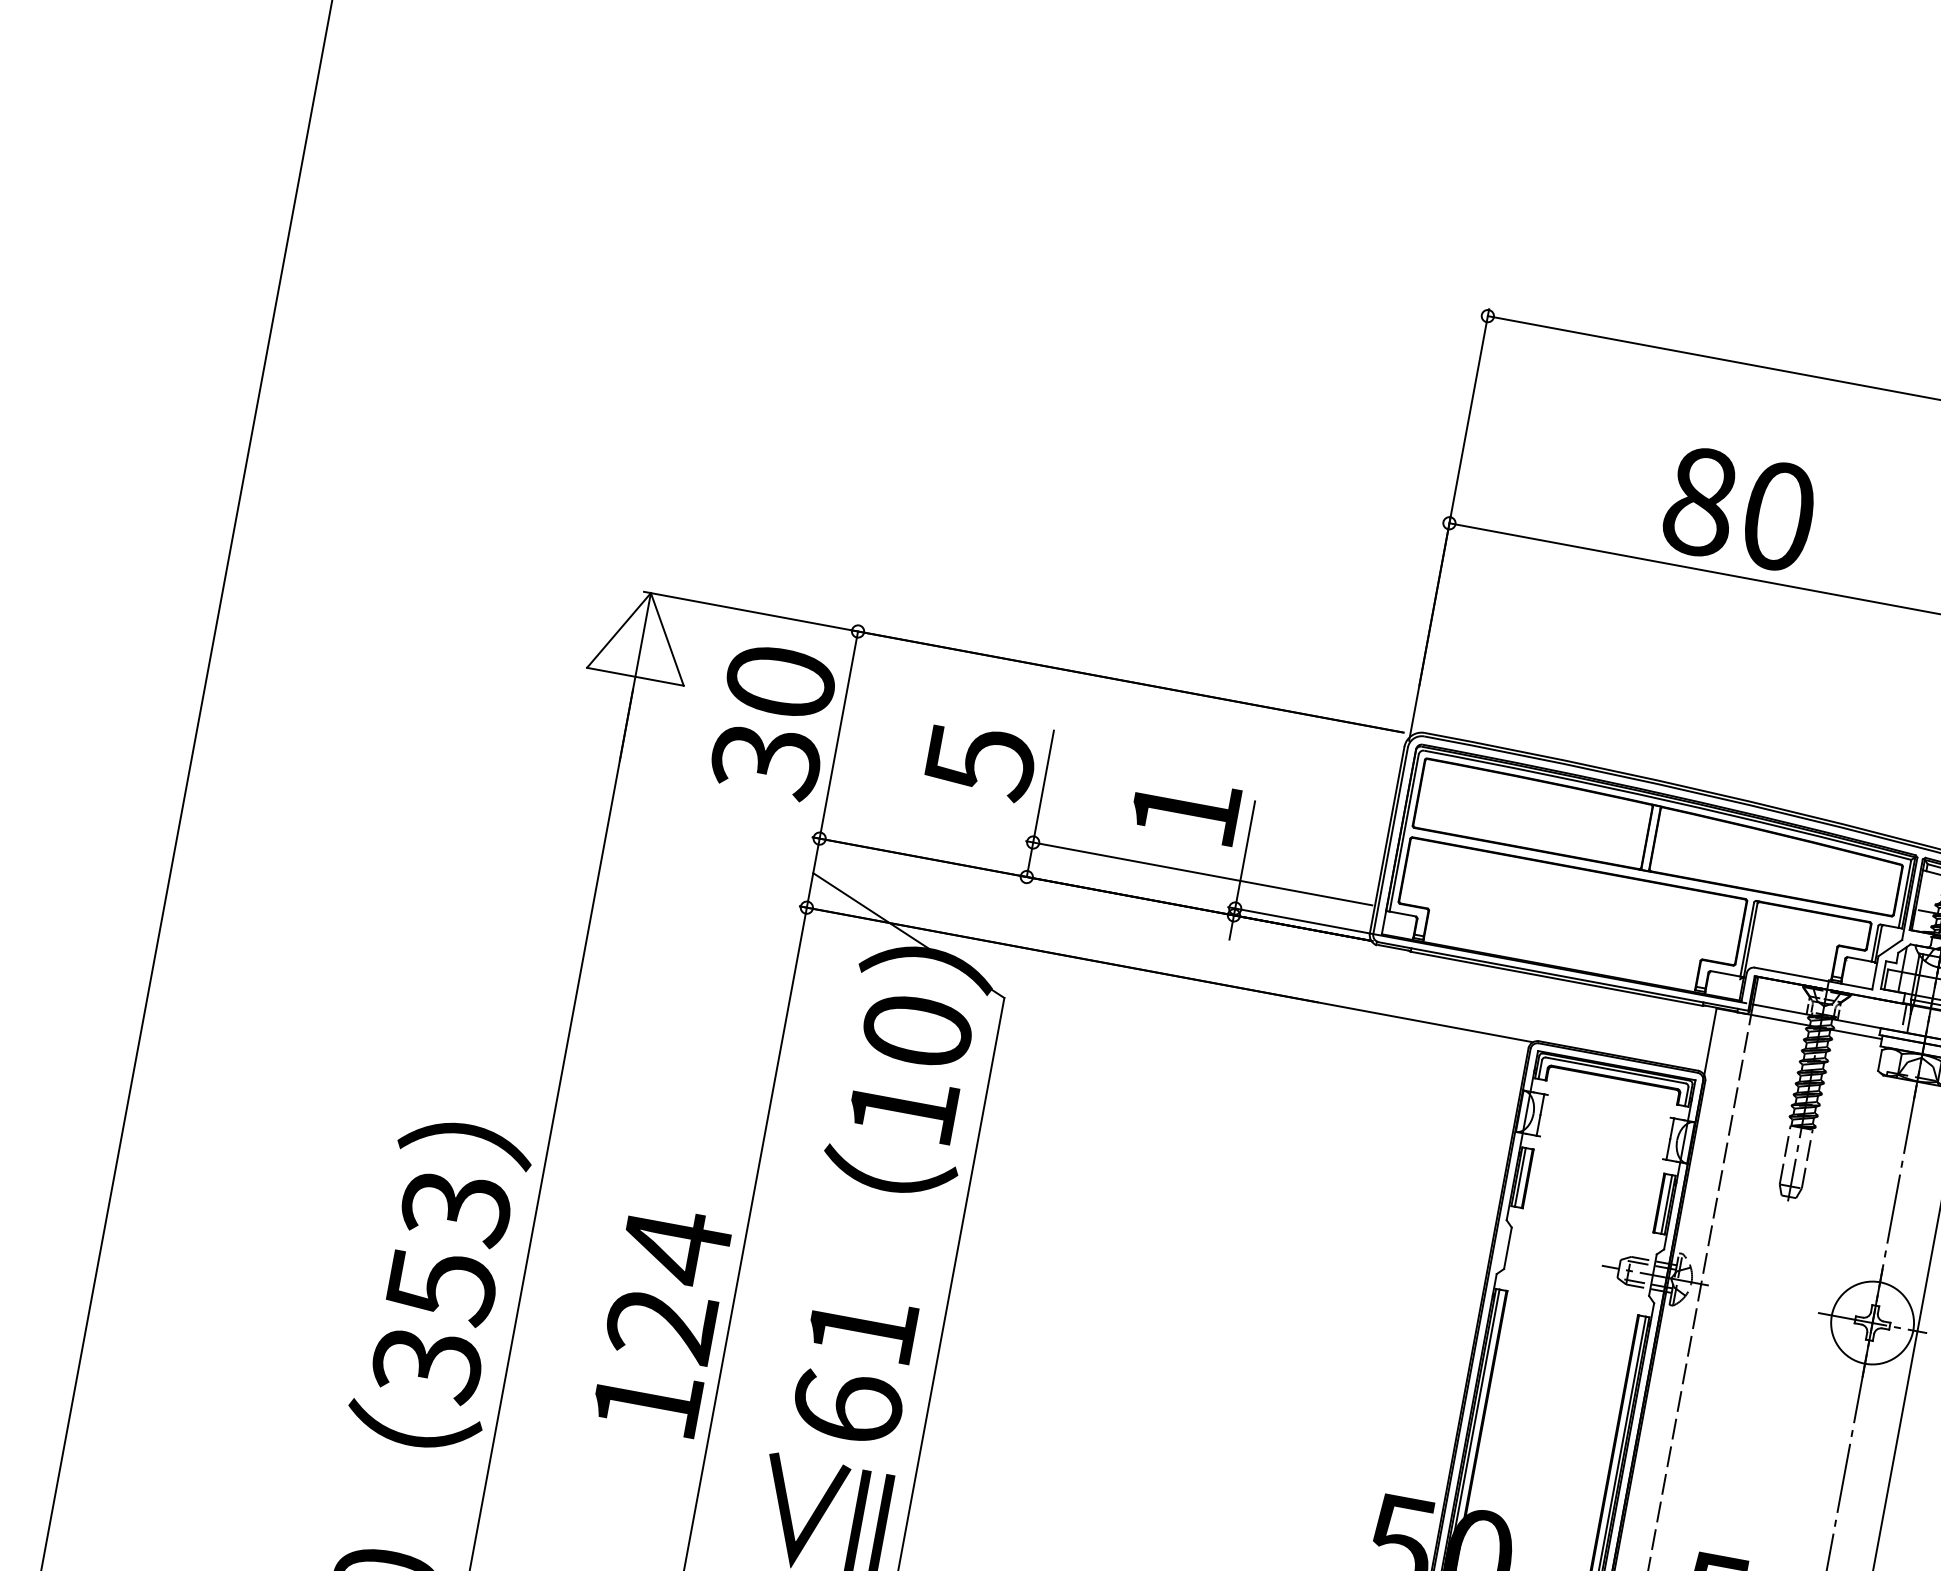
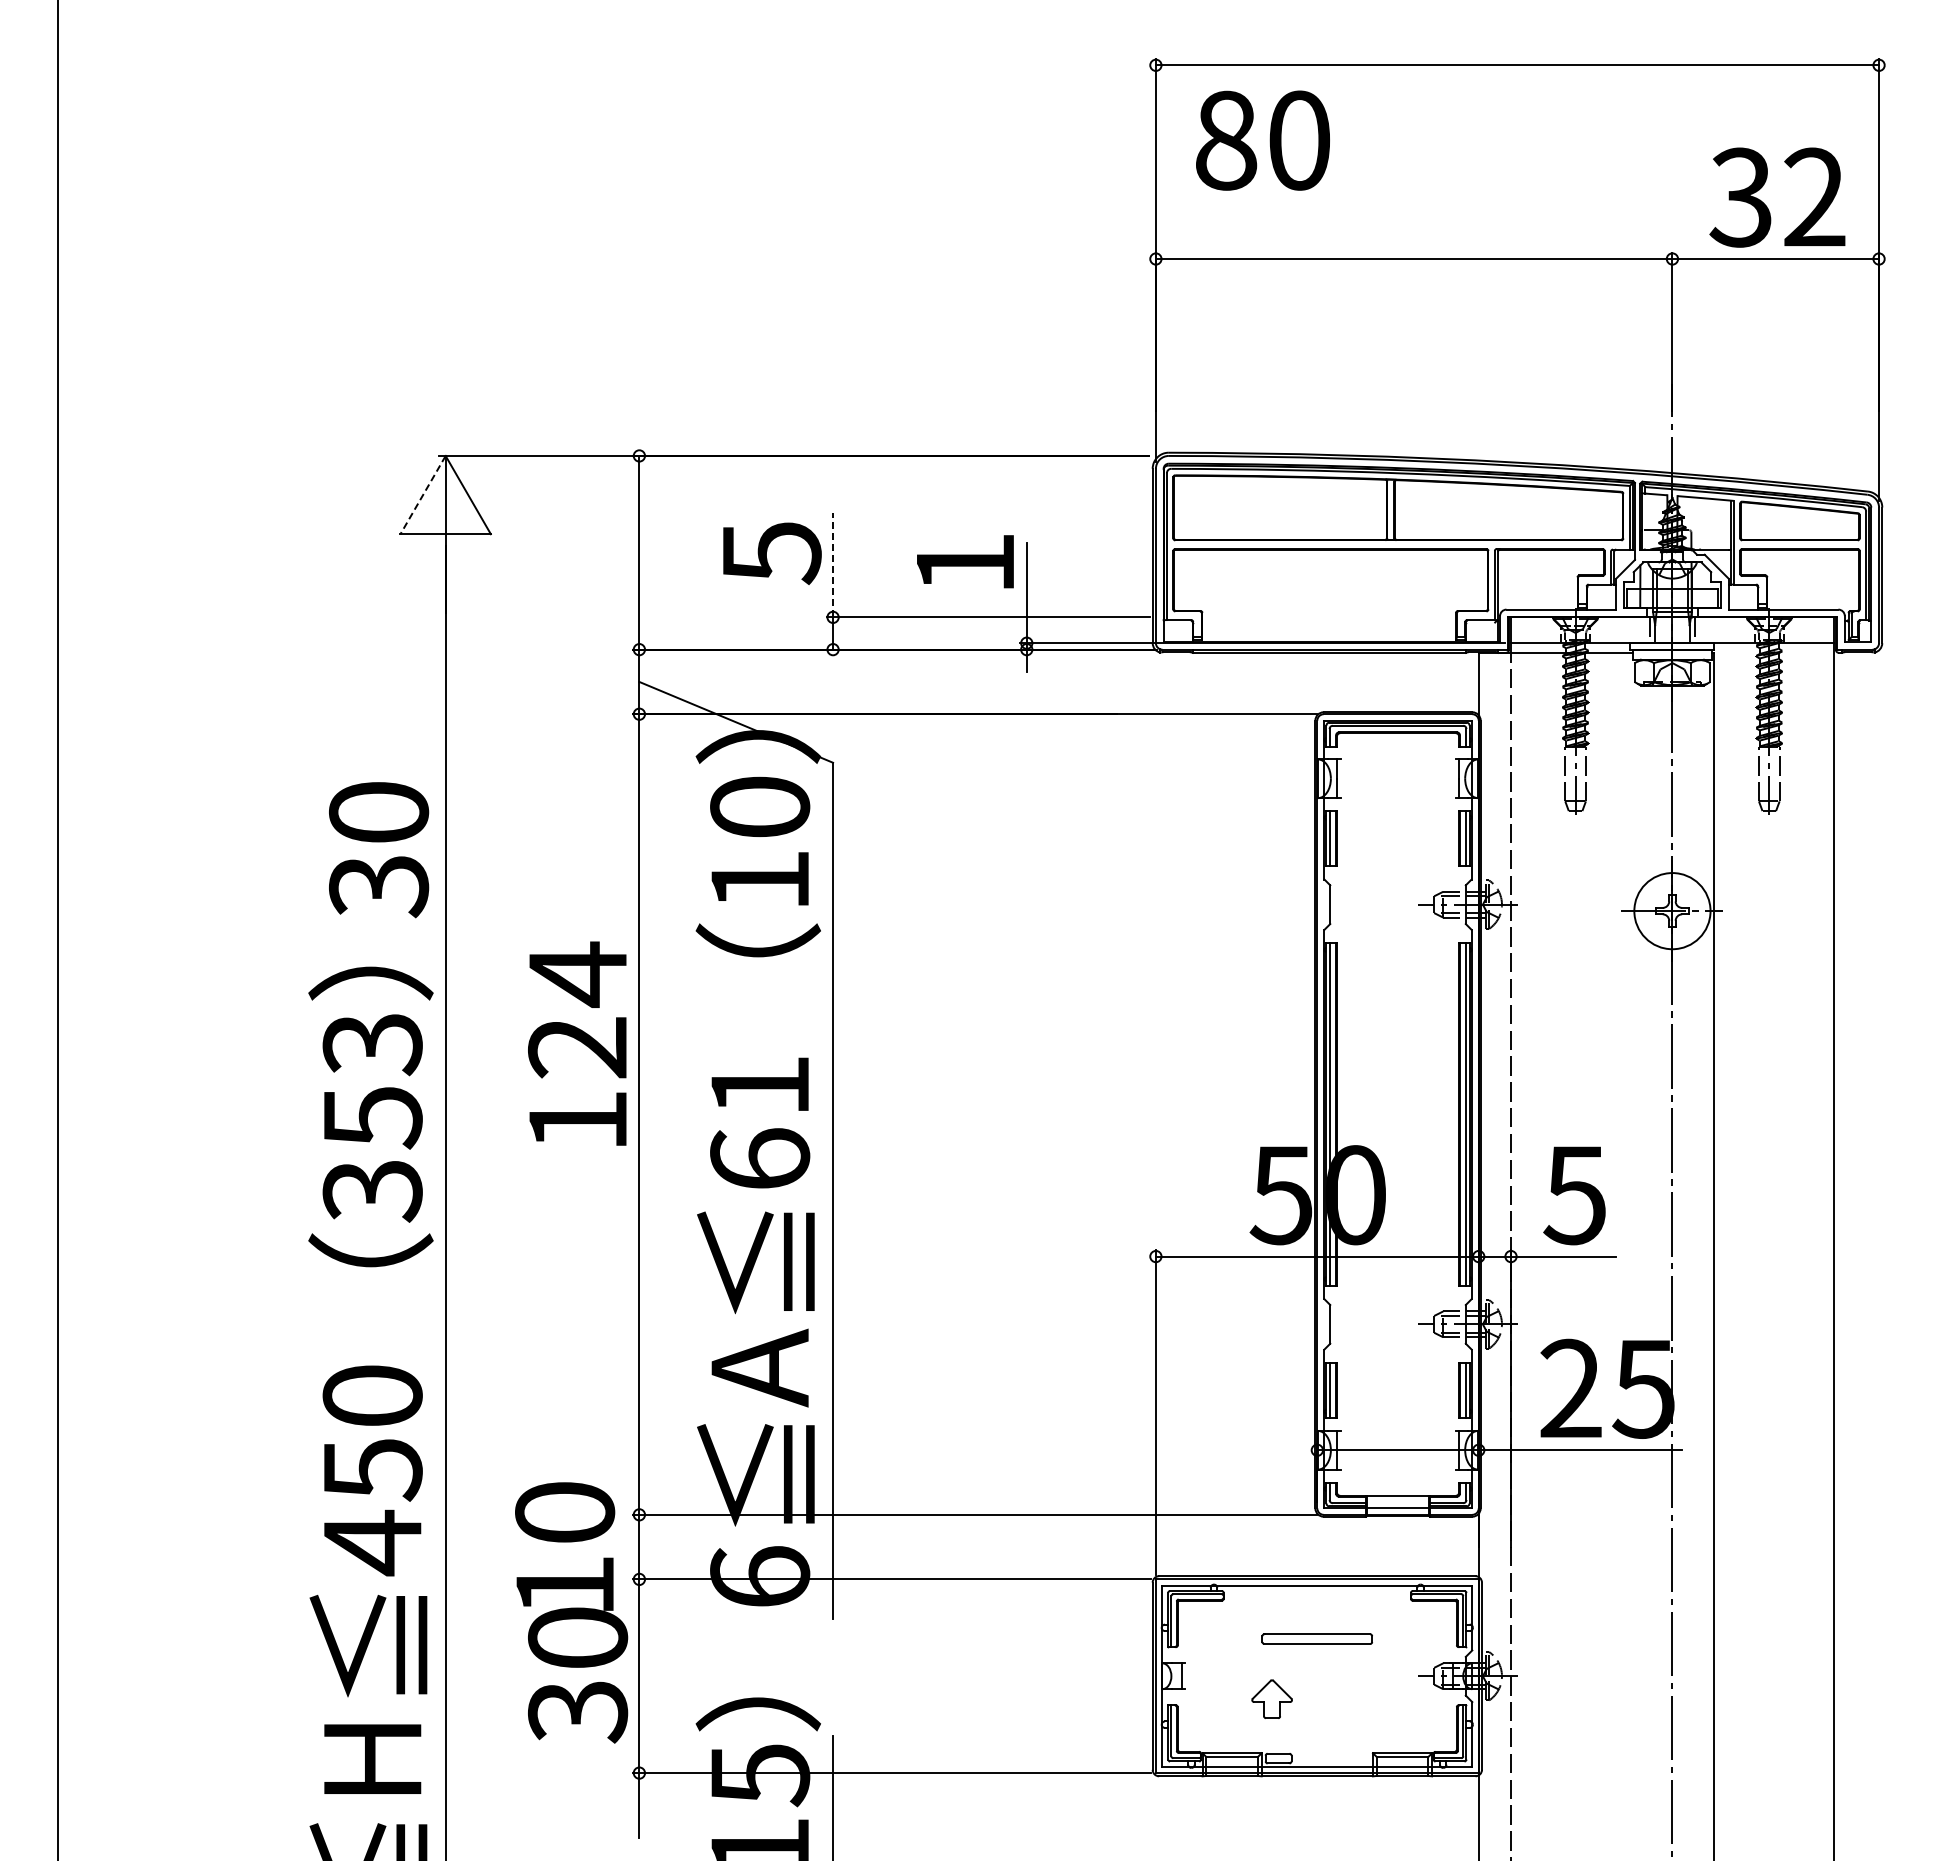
text: (1739, 508) -> (1262, 140), moved
line: (618, 630) -> (422, 495), solid -> dashed
text: (773, 722) -> (379, 850), moved
line: (1044, 786) -> (833, 564), solid -> dashed
text: (661, 1320) -> (577, 1043), moved

